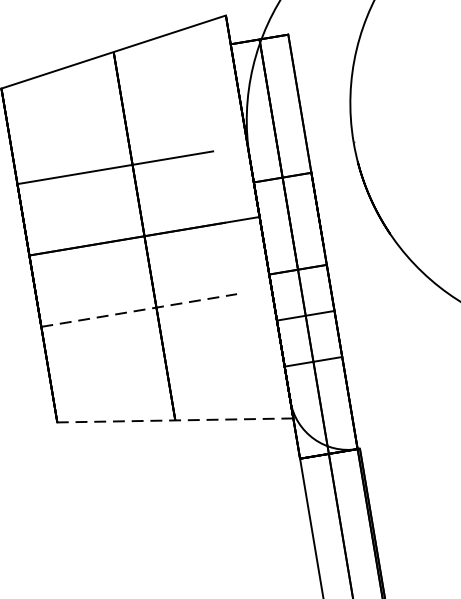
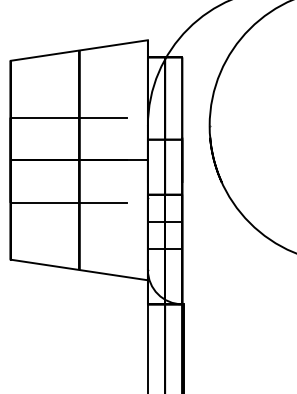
line: (139, 309) -> (69, 202), dashed -> solid
line: (173, 419) -> (78, 269), dashed -> solid

